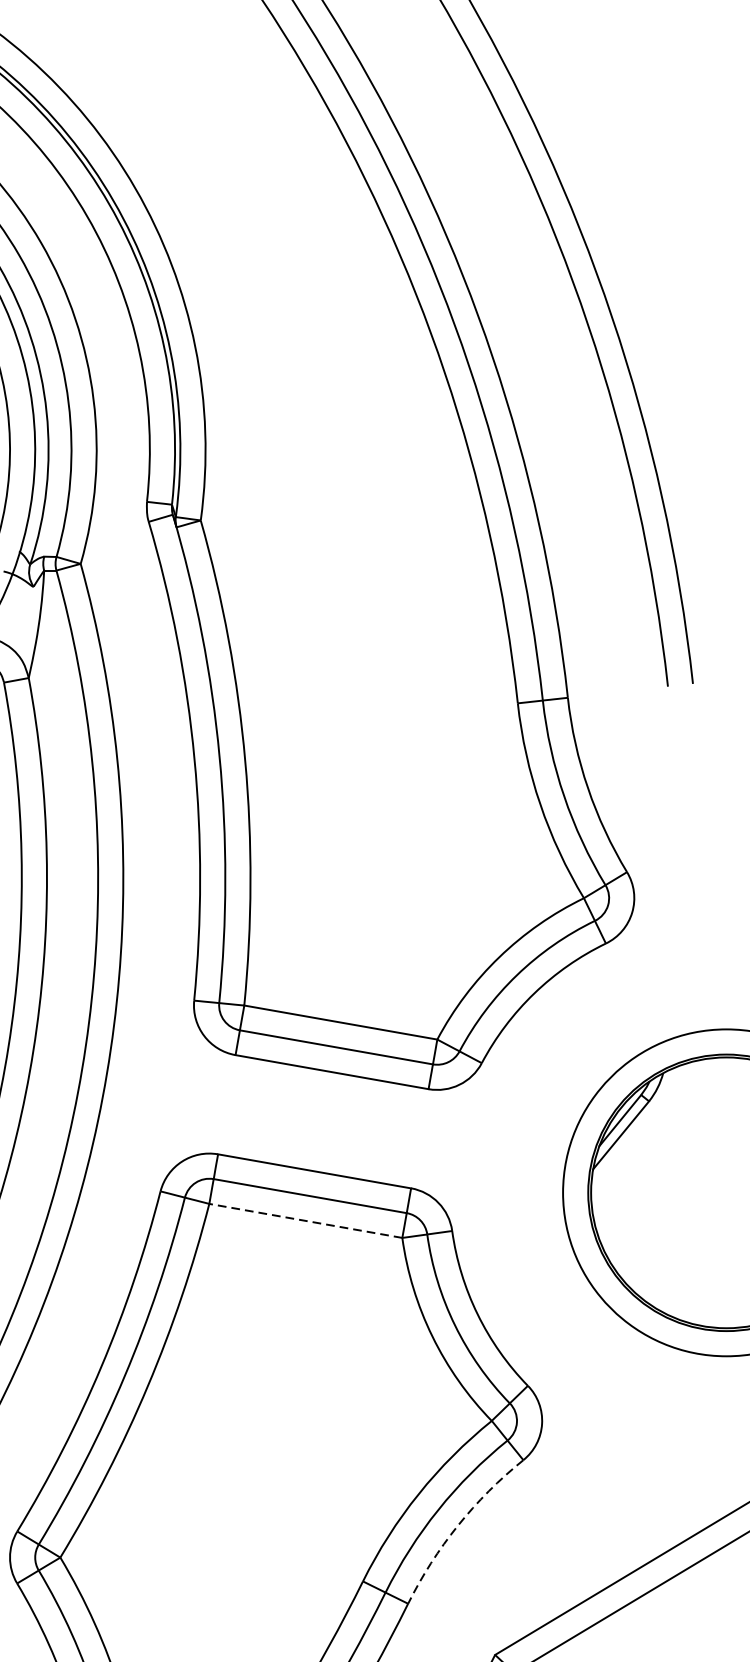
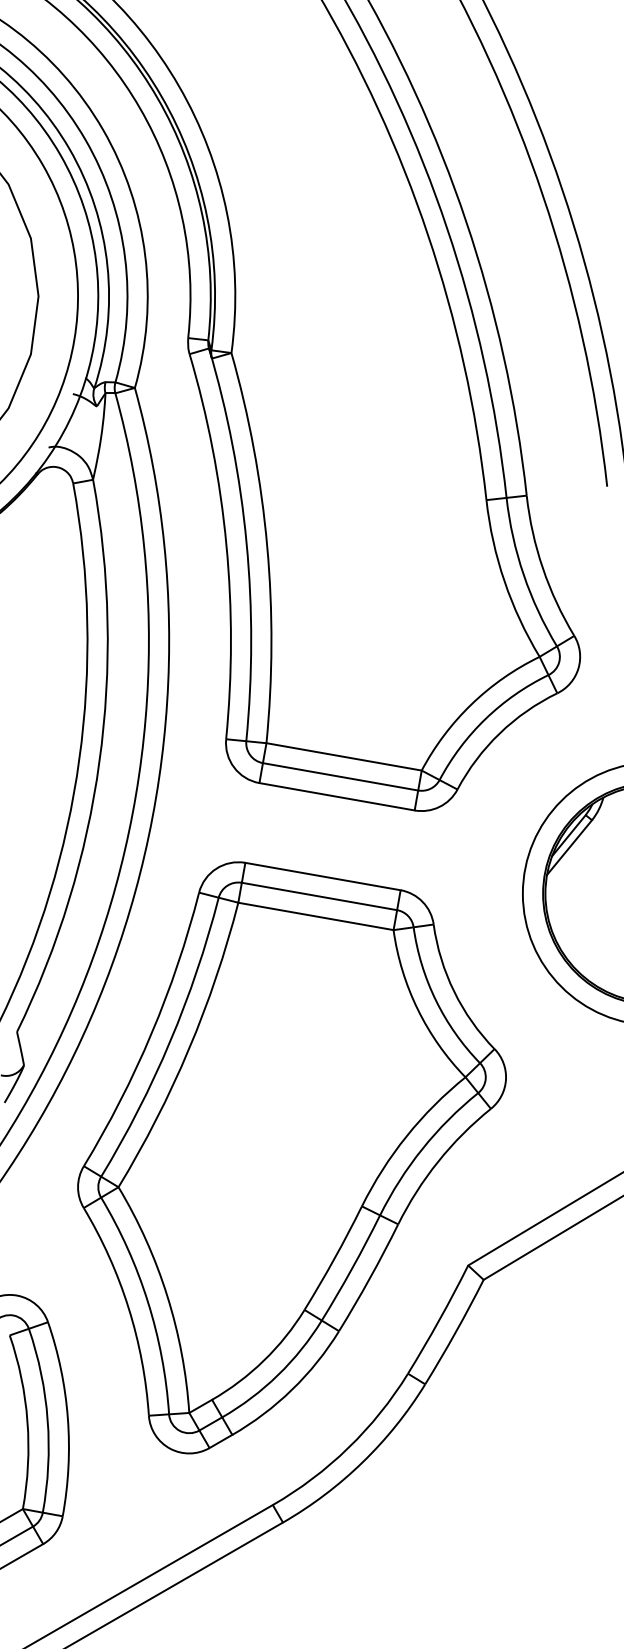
line: (305, 1221) -> (315, 916), dashed -> solid
arc: (458, 1525) -> (438, 1161), dashed -> solid

